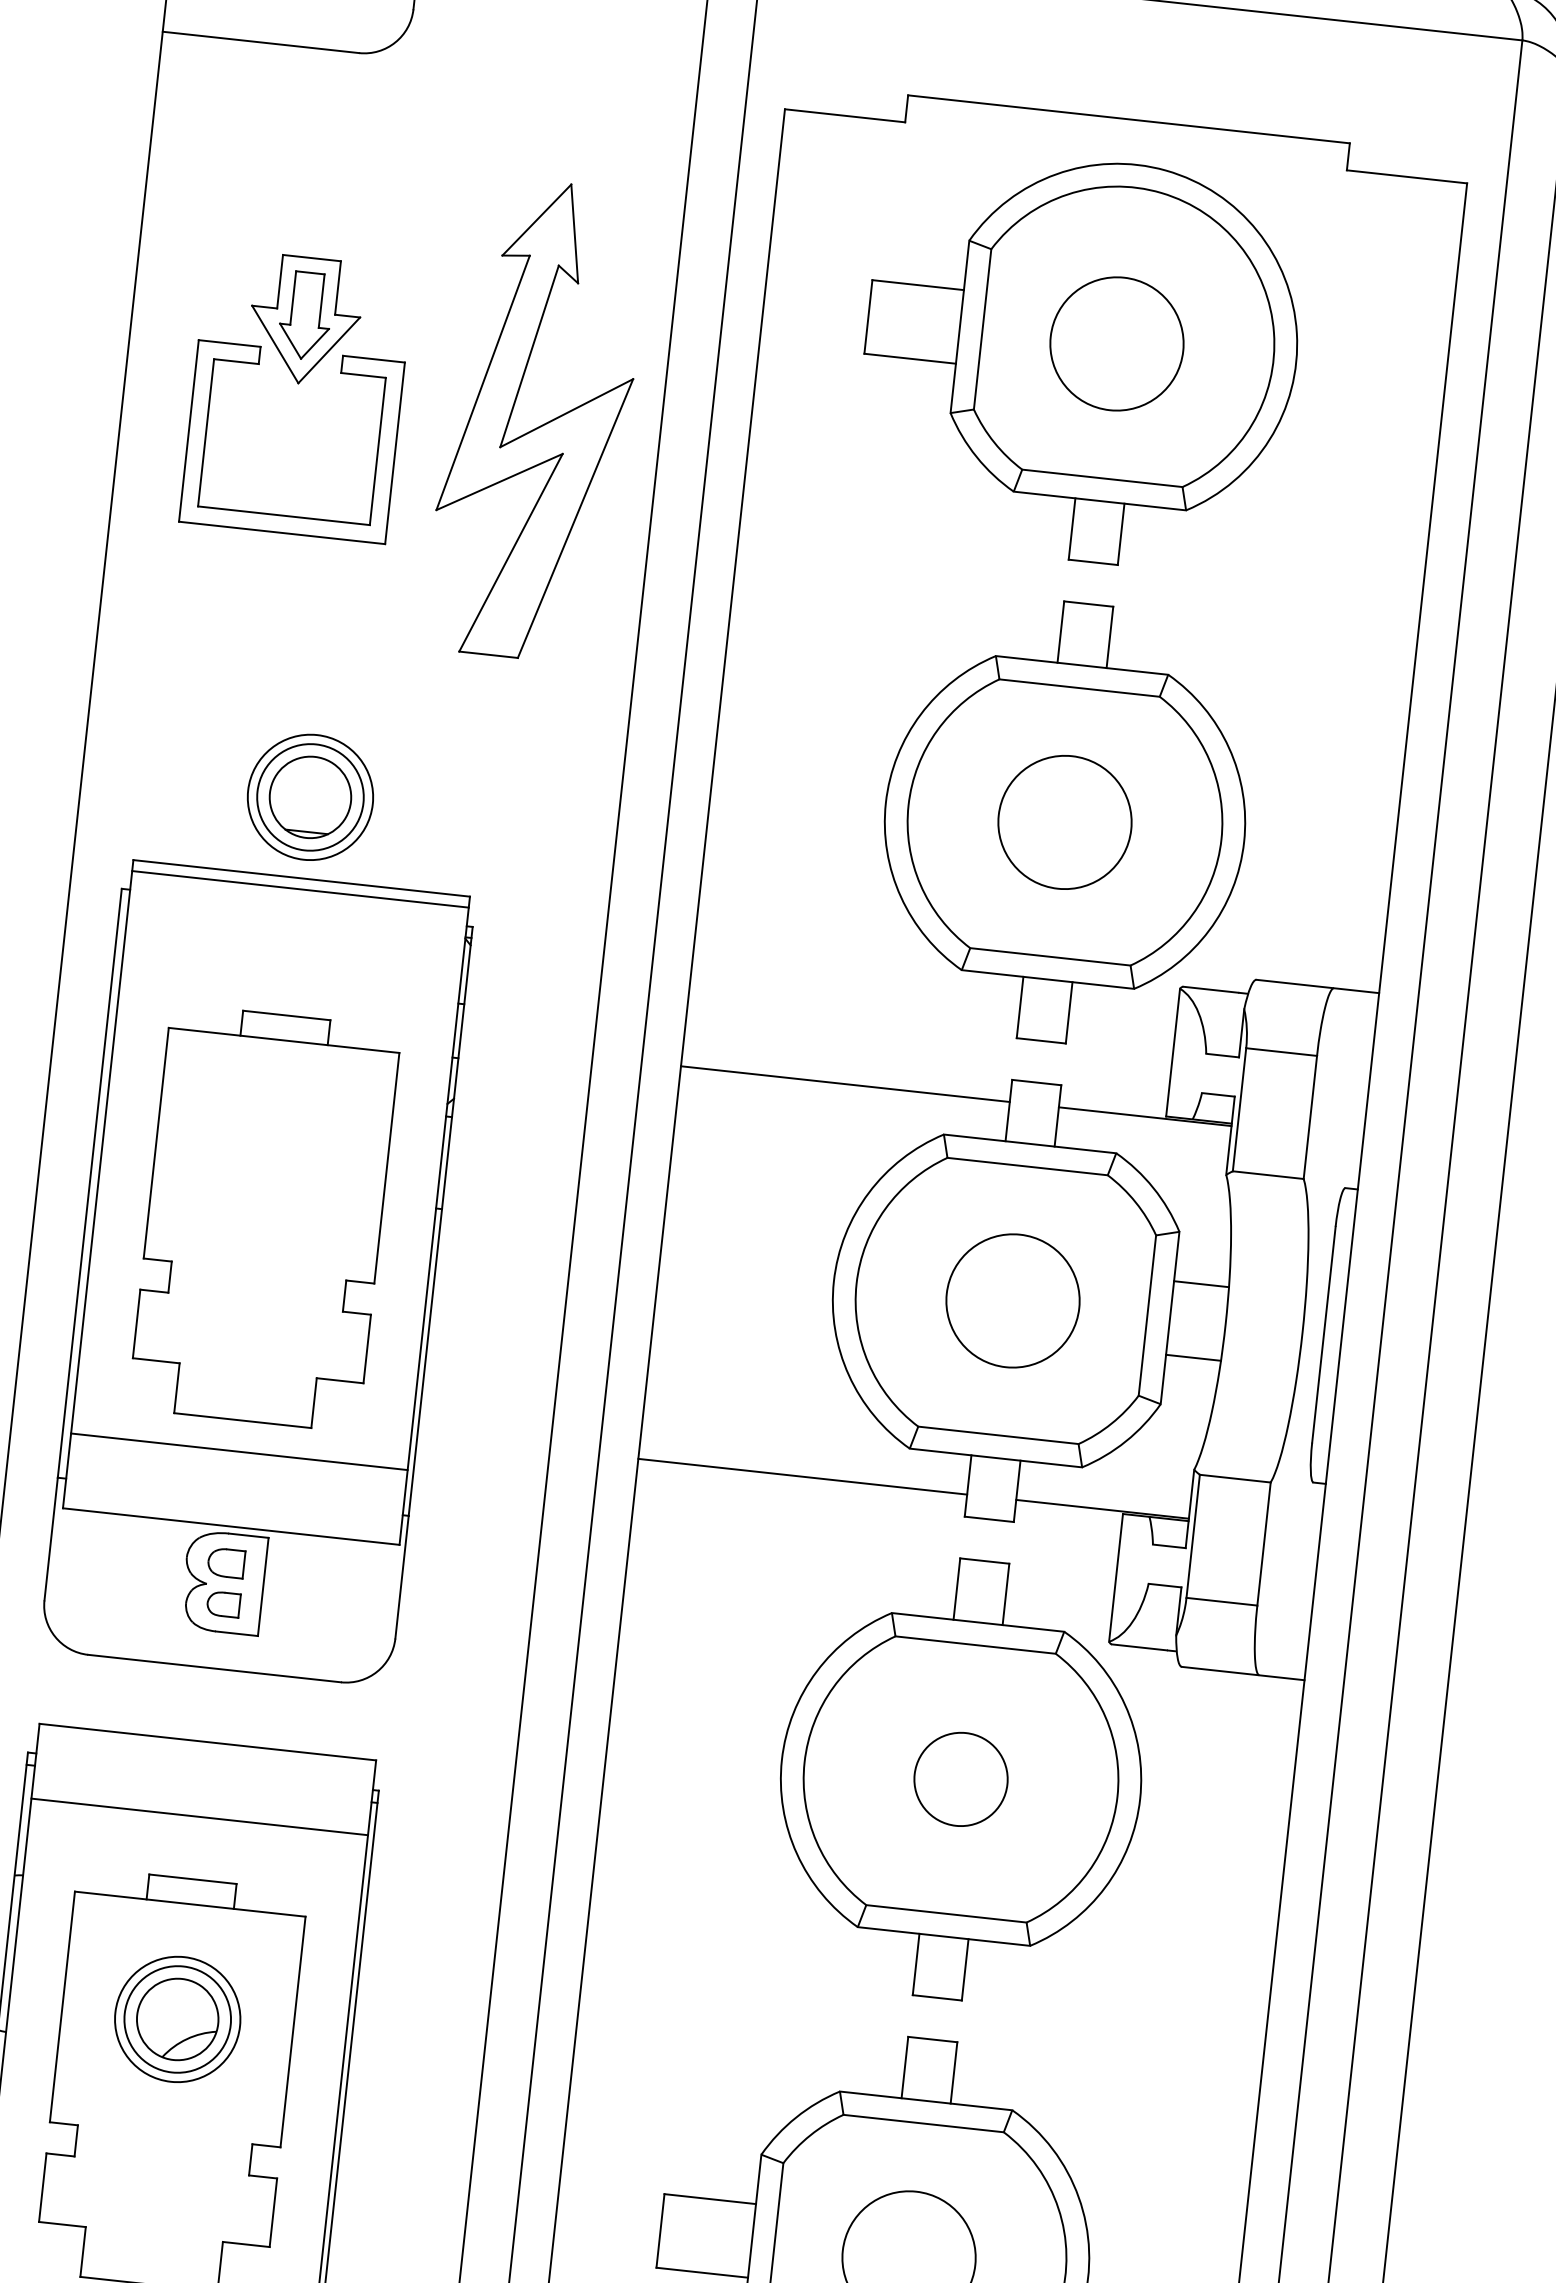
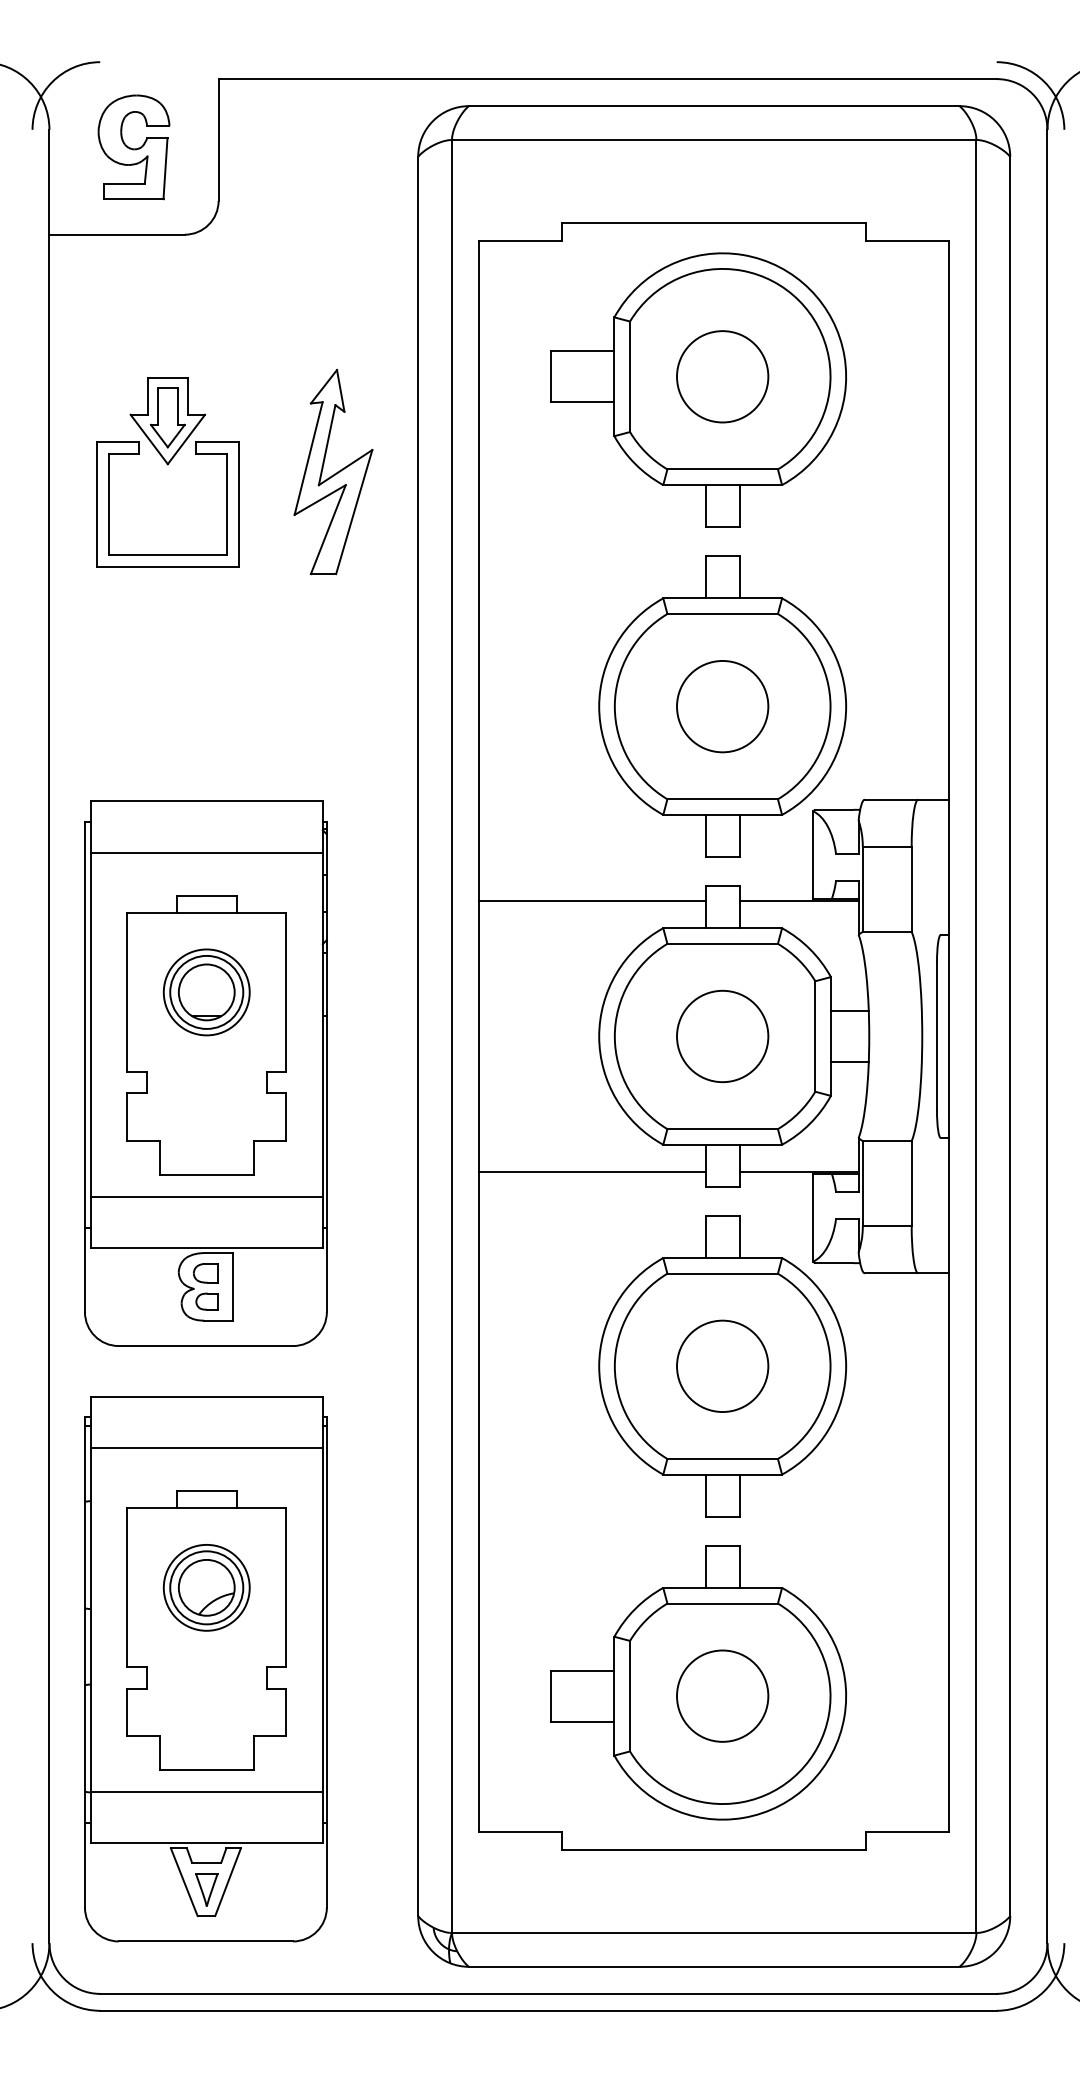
part: (537, 421) -> (333, 472), size x0.62
part: (310, 797) -> (206, 992), moved
line: (300, 888) -> (206, 852), moved
circle: (960, 1779) -> (722, 1366), size x1.43

